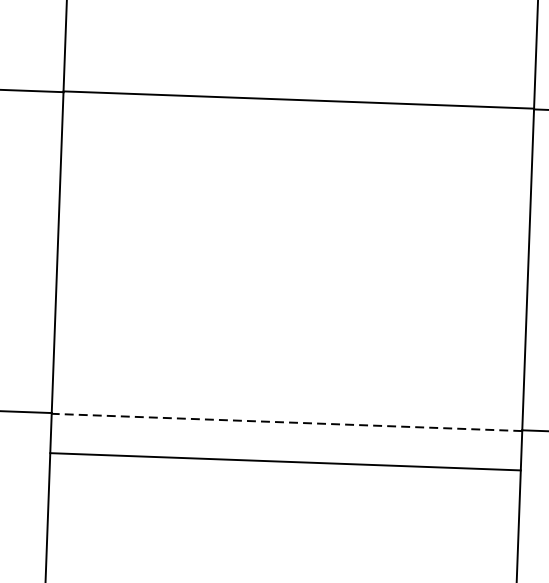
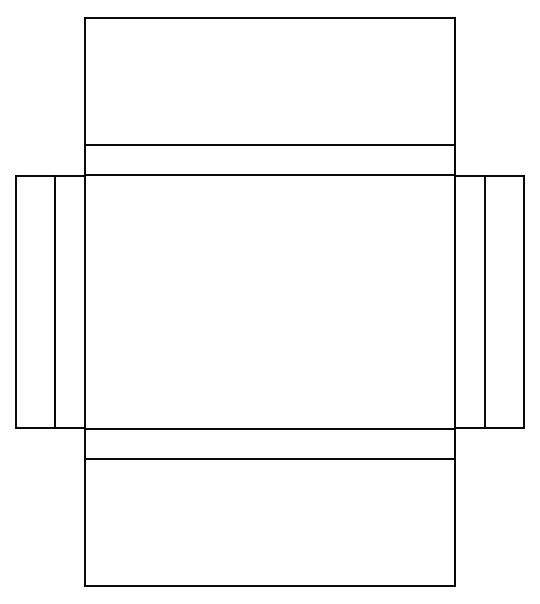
line: (299, 60) -> (269, 144), added
line: (19, 250) -> (55, 301), added
line: (287, 422) -> (270, 428), dashed -> solid

